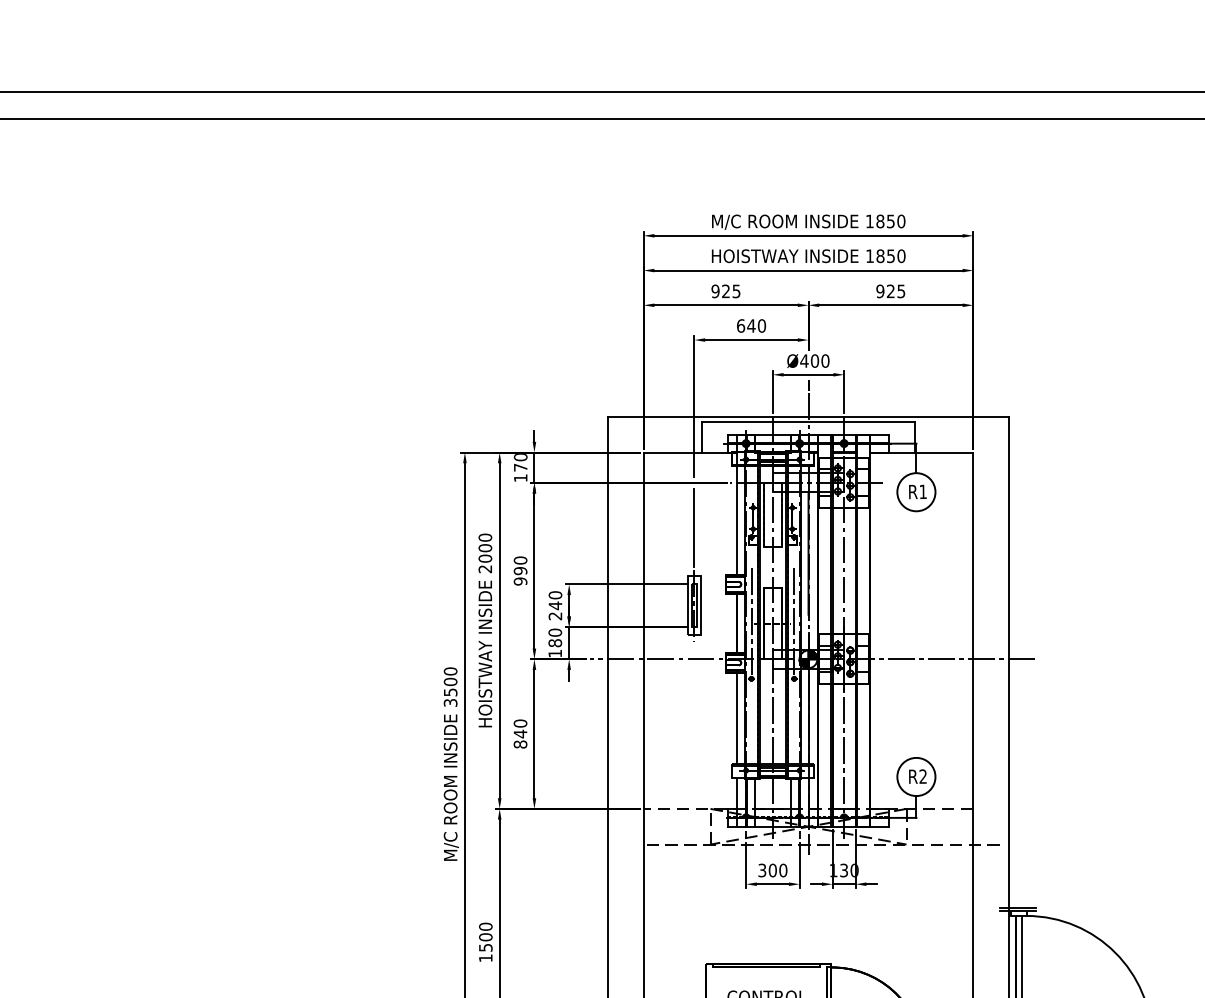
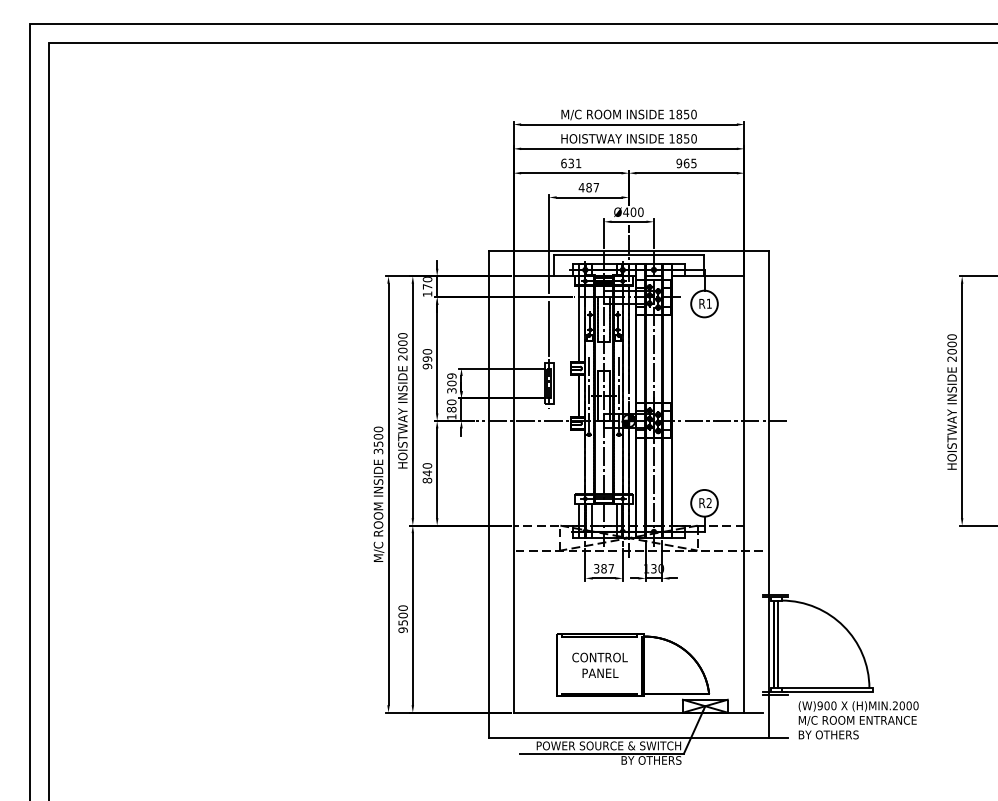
text: (726, 291) -> (571, 163), 925 -> 631
text: (890, 291) -> (686, 163), 925 -> 965
text: (750, 325) -> (588, 187), 640 -> 487
text: (554, 605) -> (451, 383), 240 -> 309
line: (737, 717) -> (579, 461), removed
text: (777, 870) -> (607, 568), 300 -> 387
text: (484, 958) -> (402, 630), 1500 -> 9500

